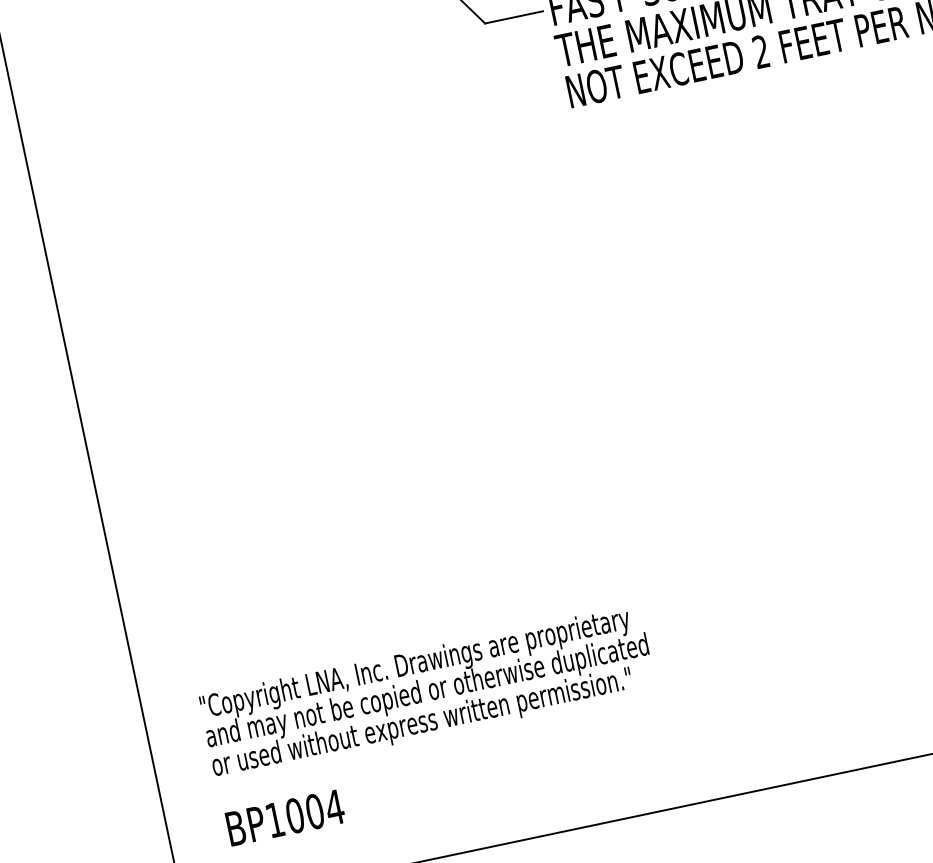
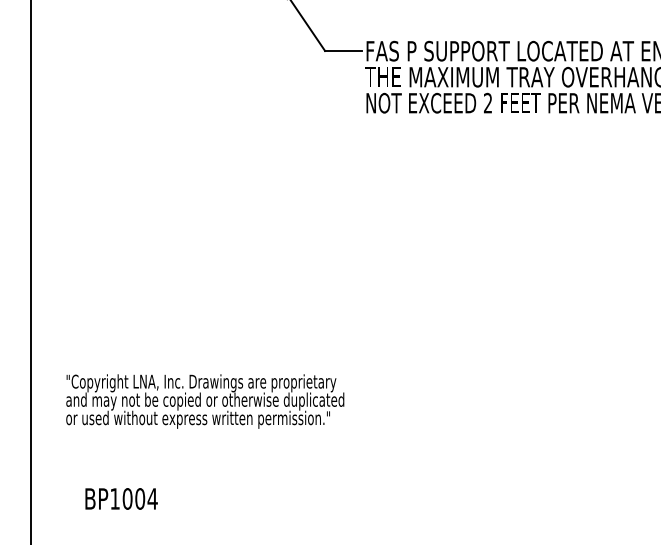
text: (427, 692) -> (205, 401), moved
text: (285, 817) -> (121, 498), moved

